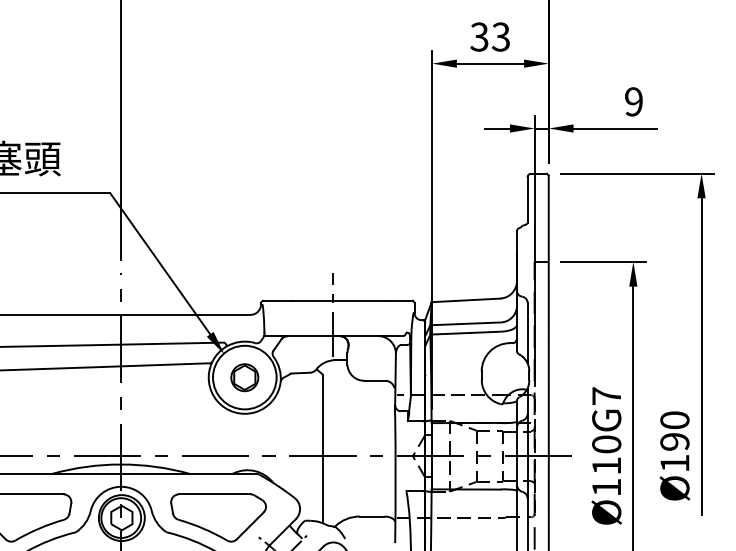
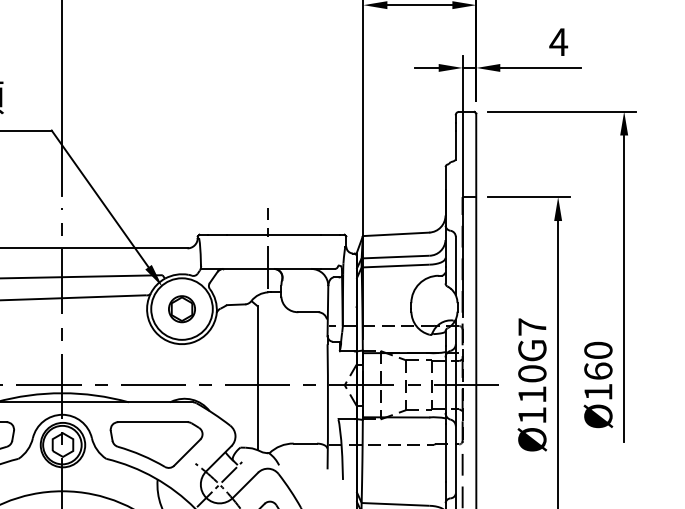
text: (633, 101) -> (558, 41), 9 -> 4
text: (674, 441) -> (597, 370), Ø190 -> Ø160

